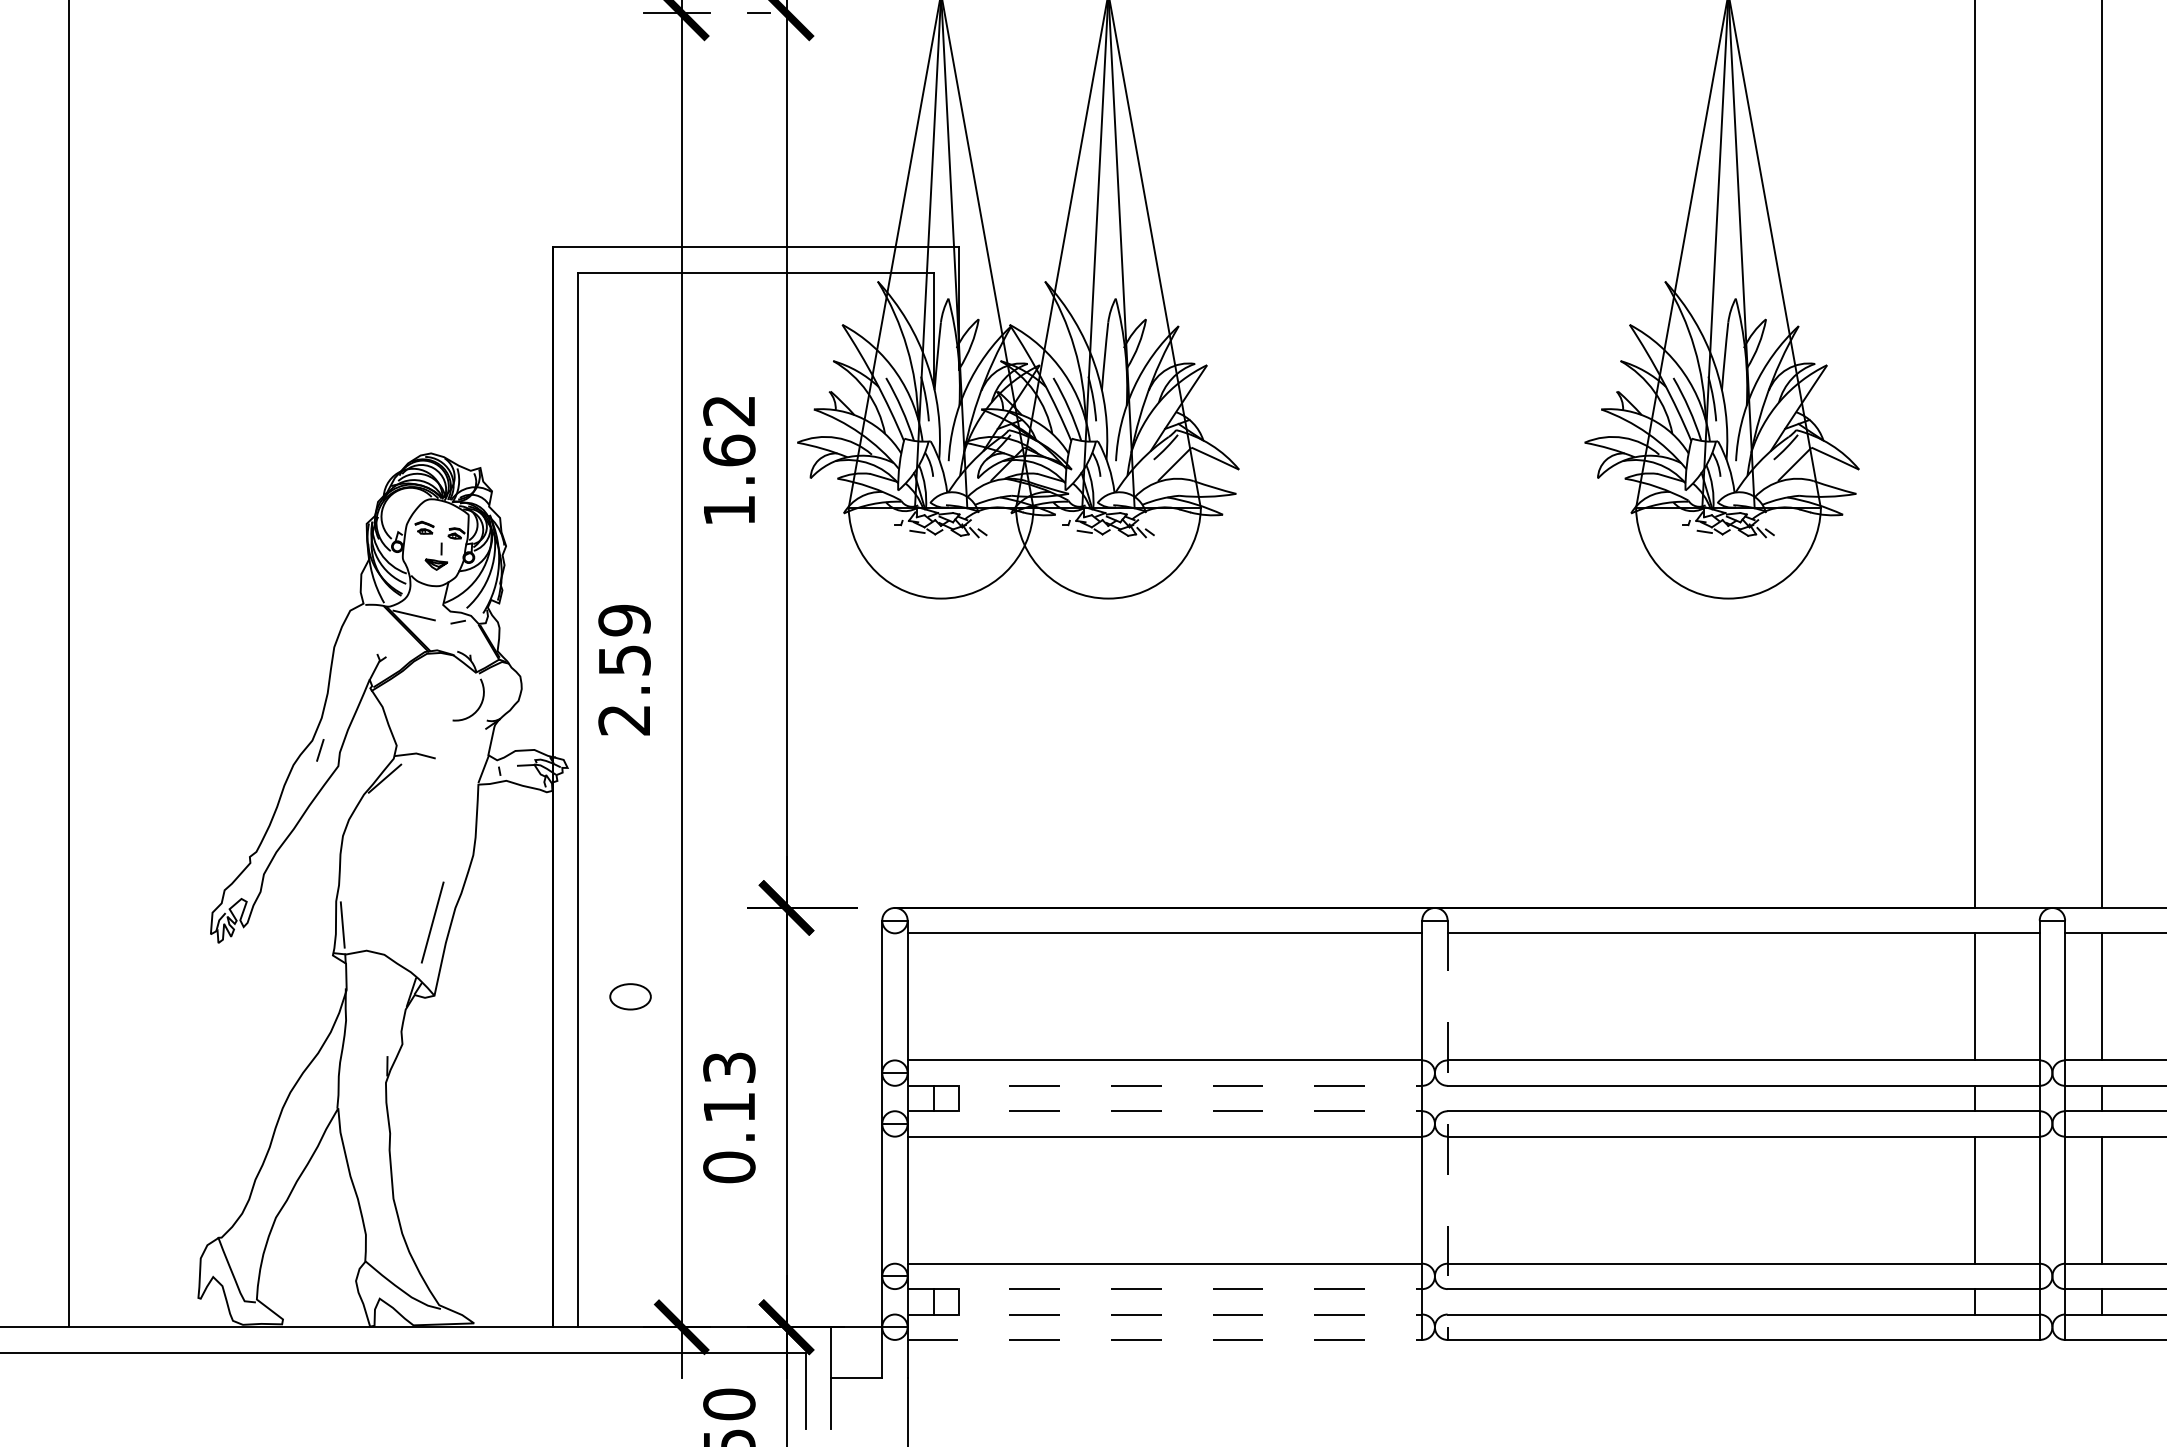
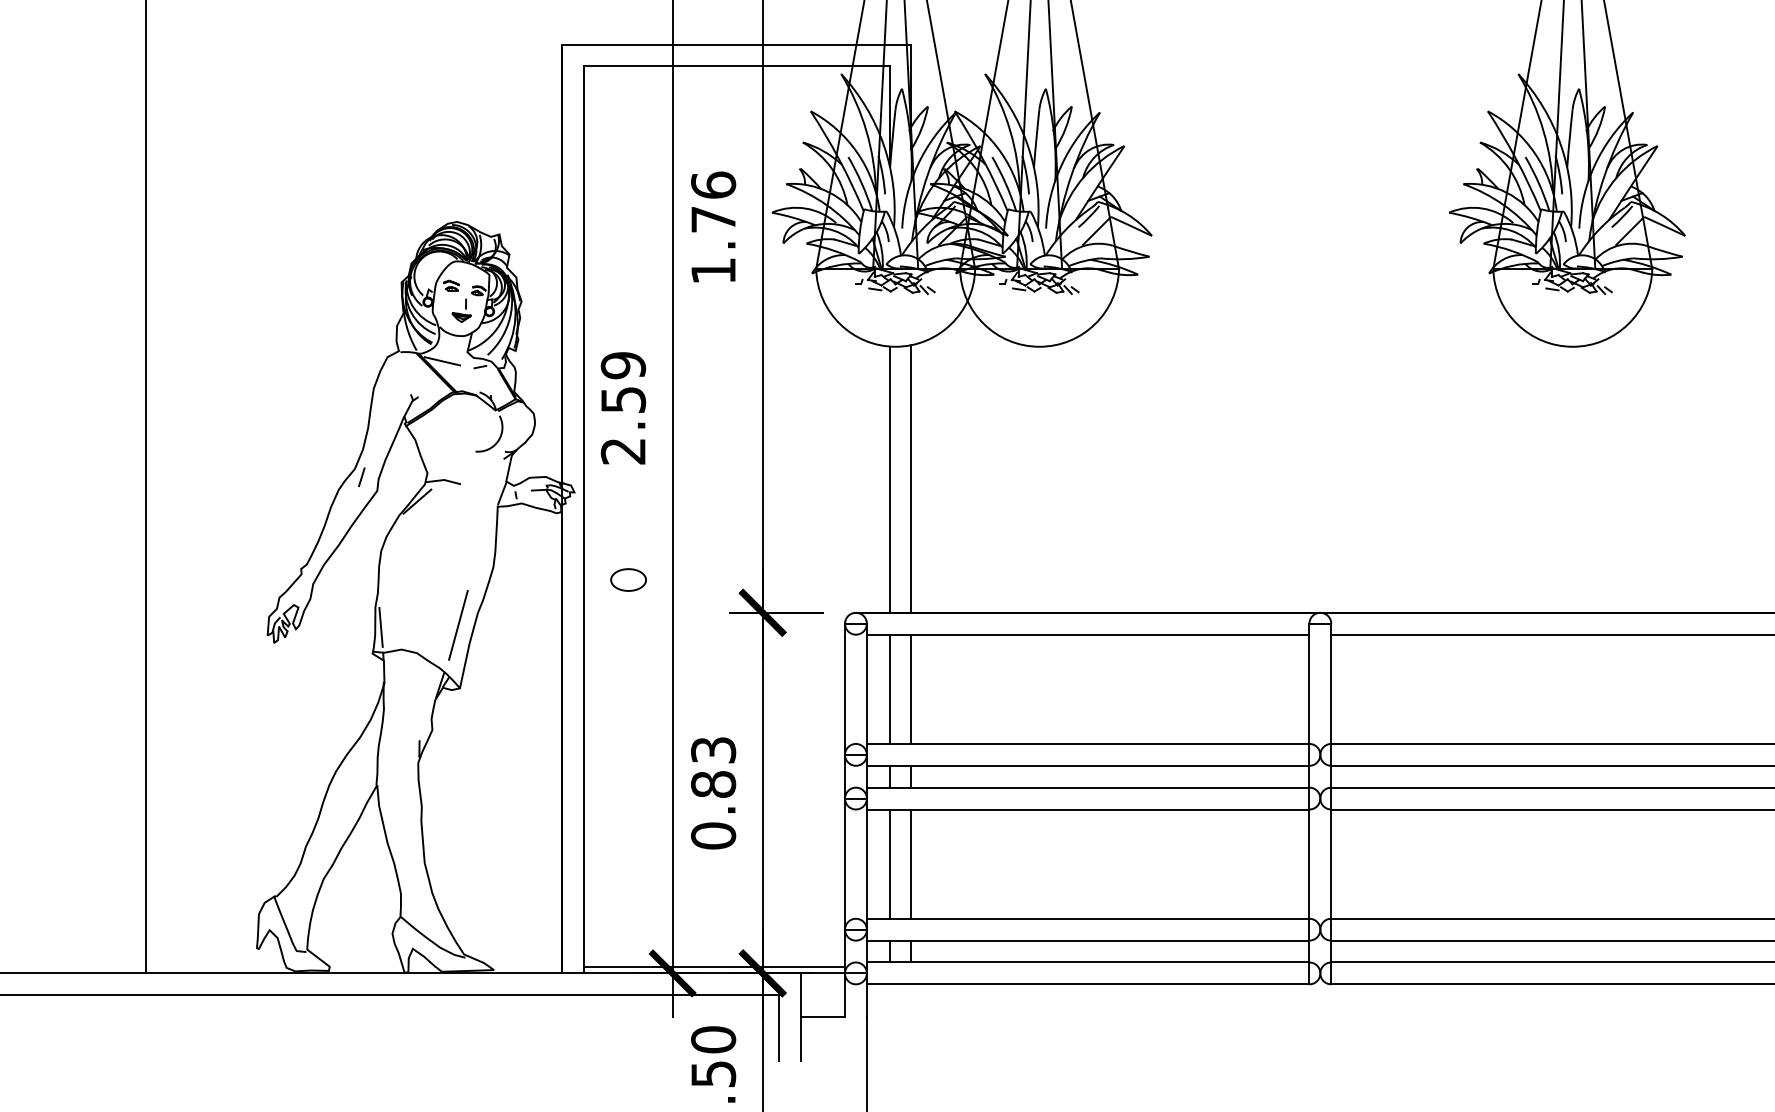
text: (729, 430) -> (713, 202), 1.62 -> 1.76
line: (959, 751) -> (911, 478), added
line: (934, 752) -> (889, 479), added
part: (630, 996) -> (628, 579), moved
line: (934, 996) -> (889, 688), added
line: (959, 996) -> (911, 688), added
line: (1165, 1085) -> (1088, 765), dashed -> solid
text: (729, 1107) -> (713, 784), 0.13 -> 0.83
line: (1165, 1111) -> (1088, 787), dashed -> solid
line: (1447, 1130) -> (1331, 804), dashed -> solid
line: (934, 1199) -> (889, 863), added
line: (959, 1199) -> (911, 863), added
line: (1165, 1289) -> (1088, 940), dashed -> solid
line: (1165, 1314) -> (1088, 962), dashed -> solid
line: (730, 1319) -> (714, 966), added
line: (1165, 1339) -> (1088, 983), dashed -> solid

